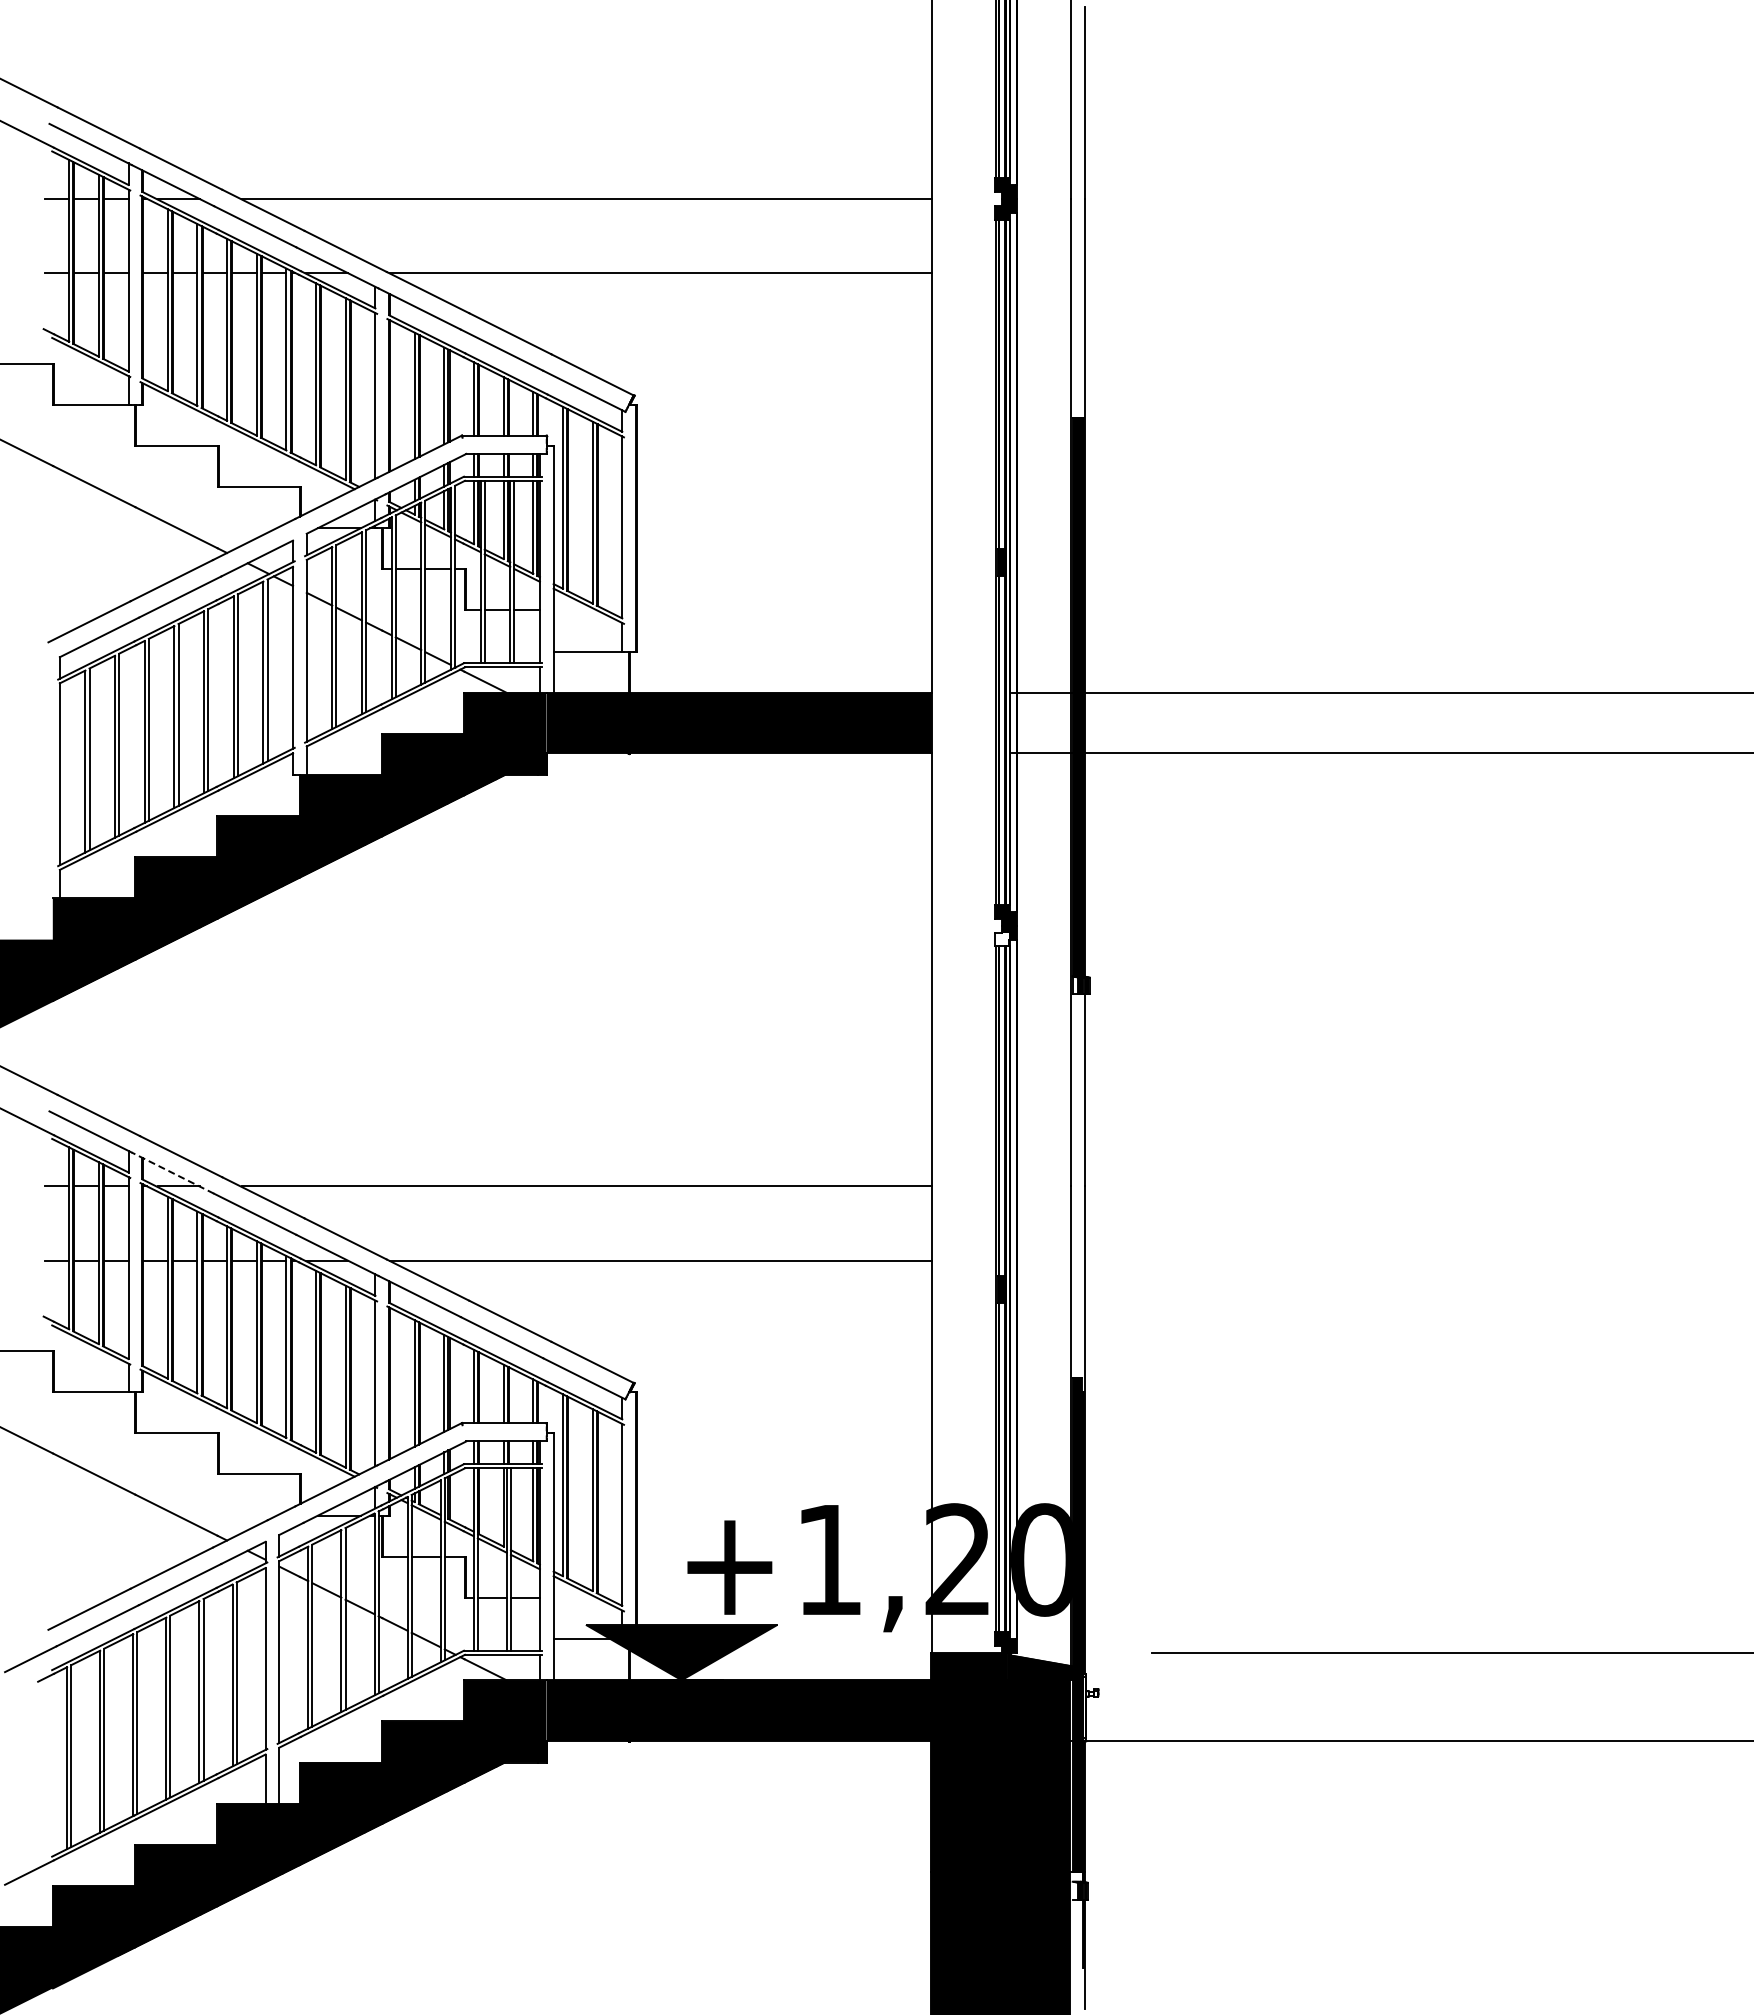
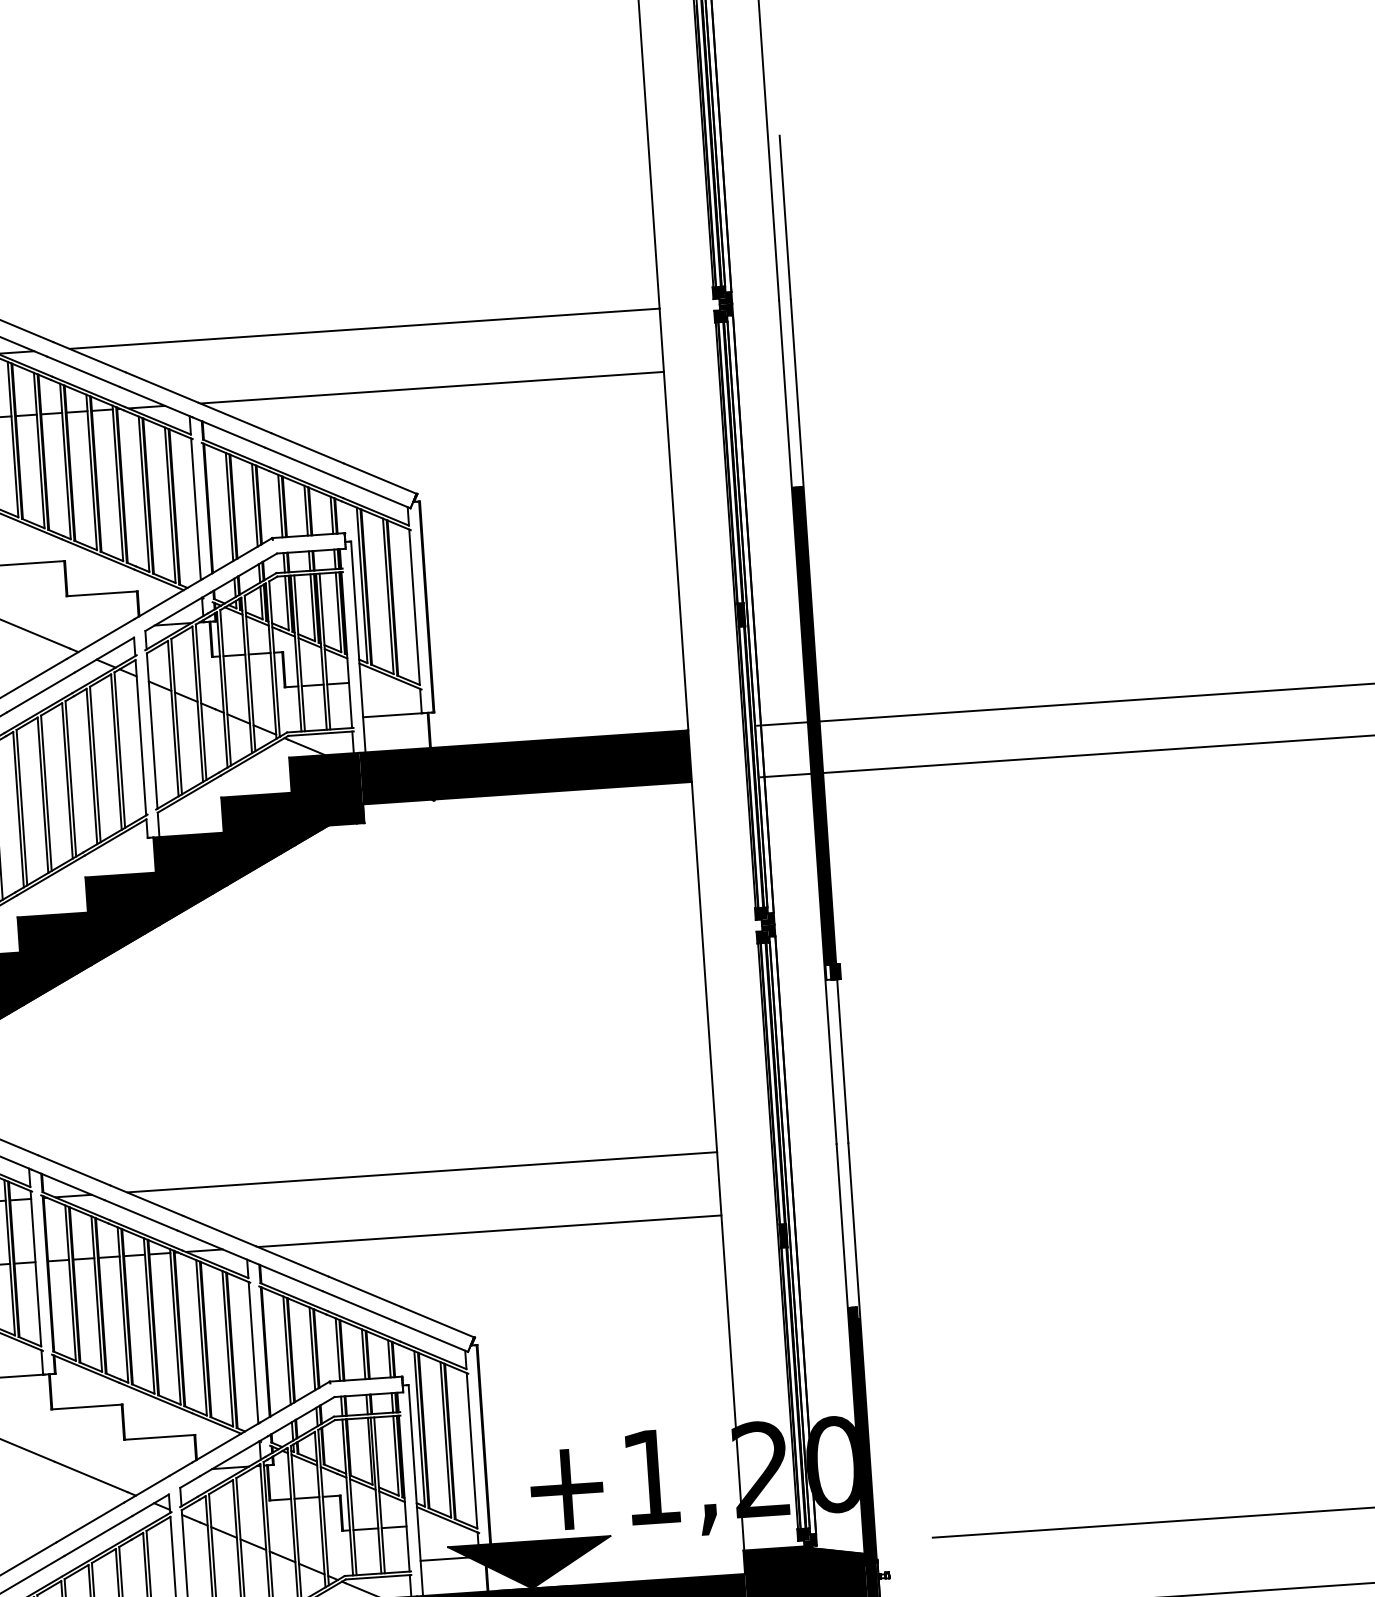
fill: (1001, 939) -> (762, 937), added
line: (172, 1172) -> (67, 1184), dashed -> solid

